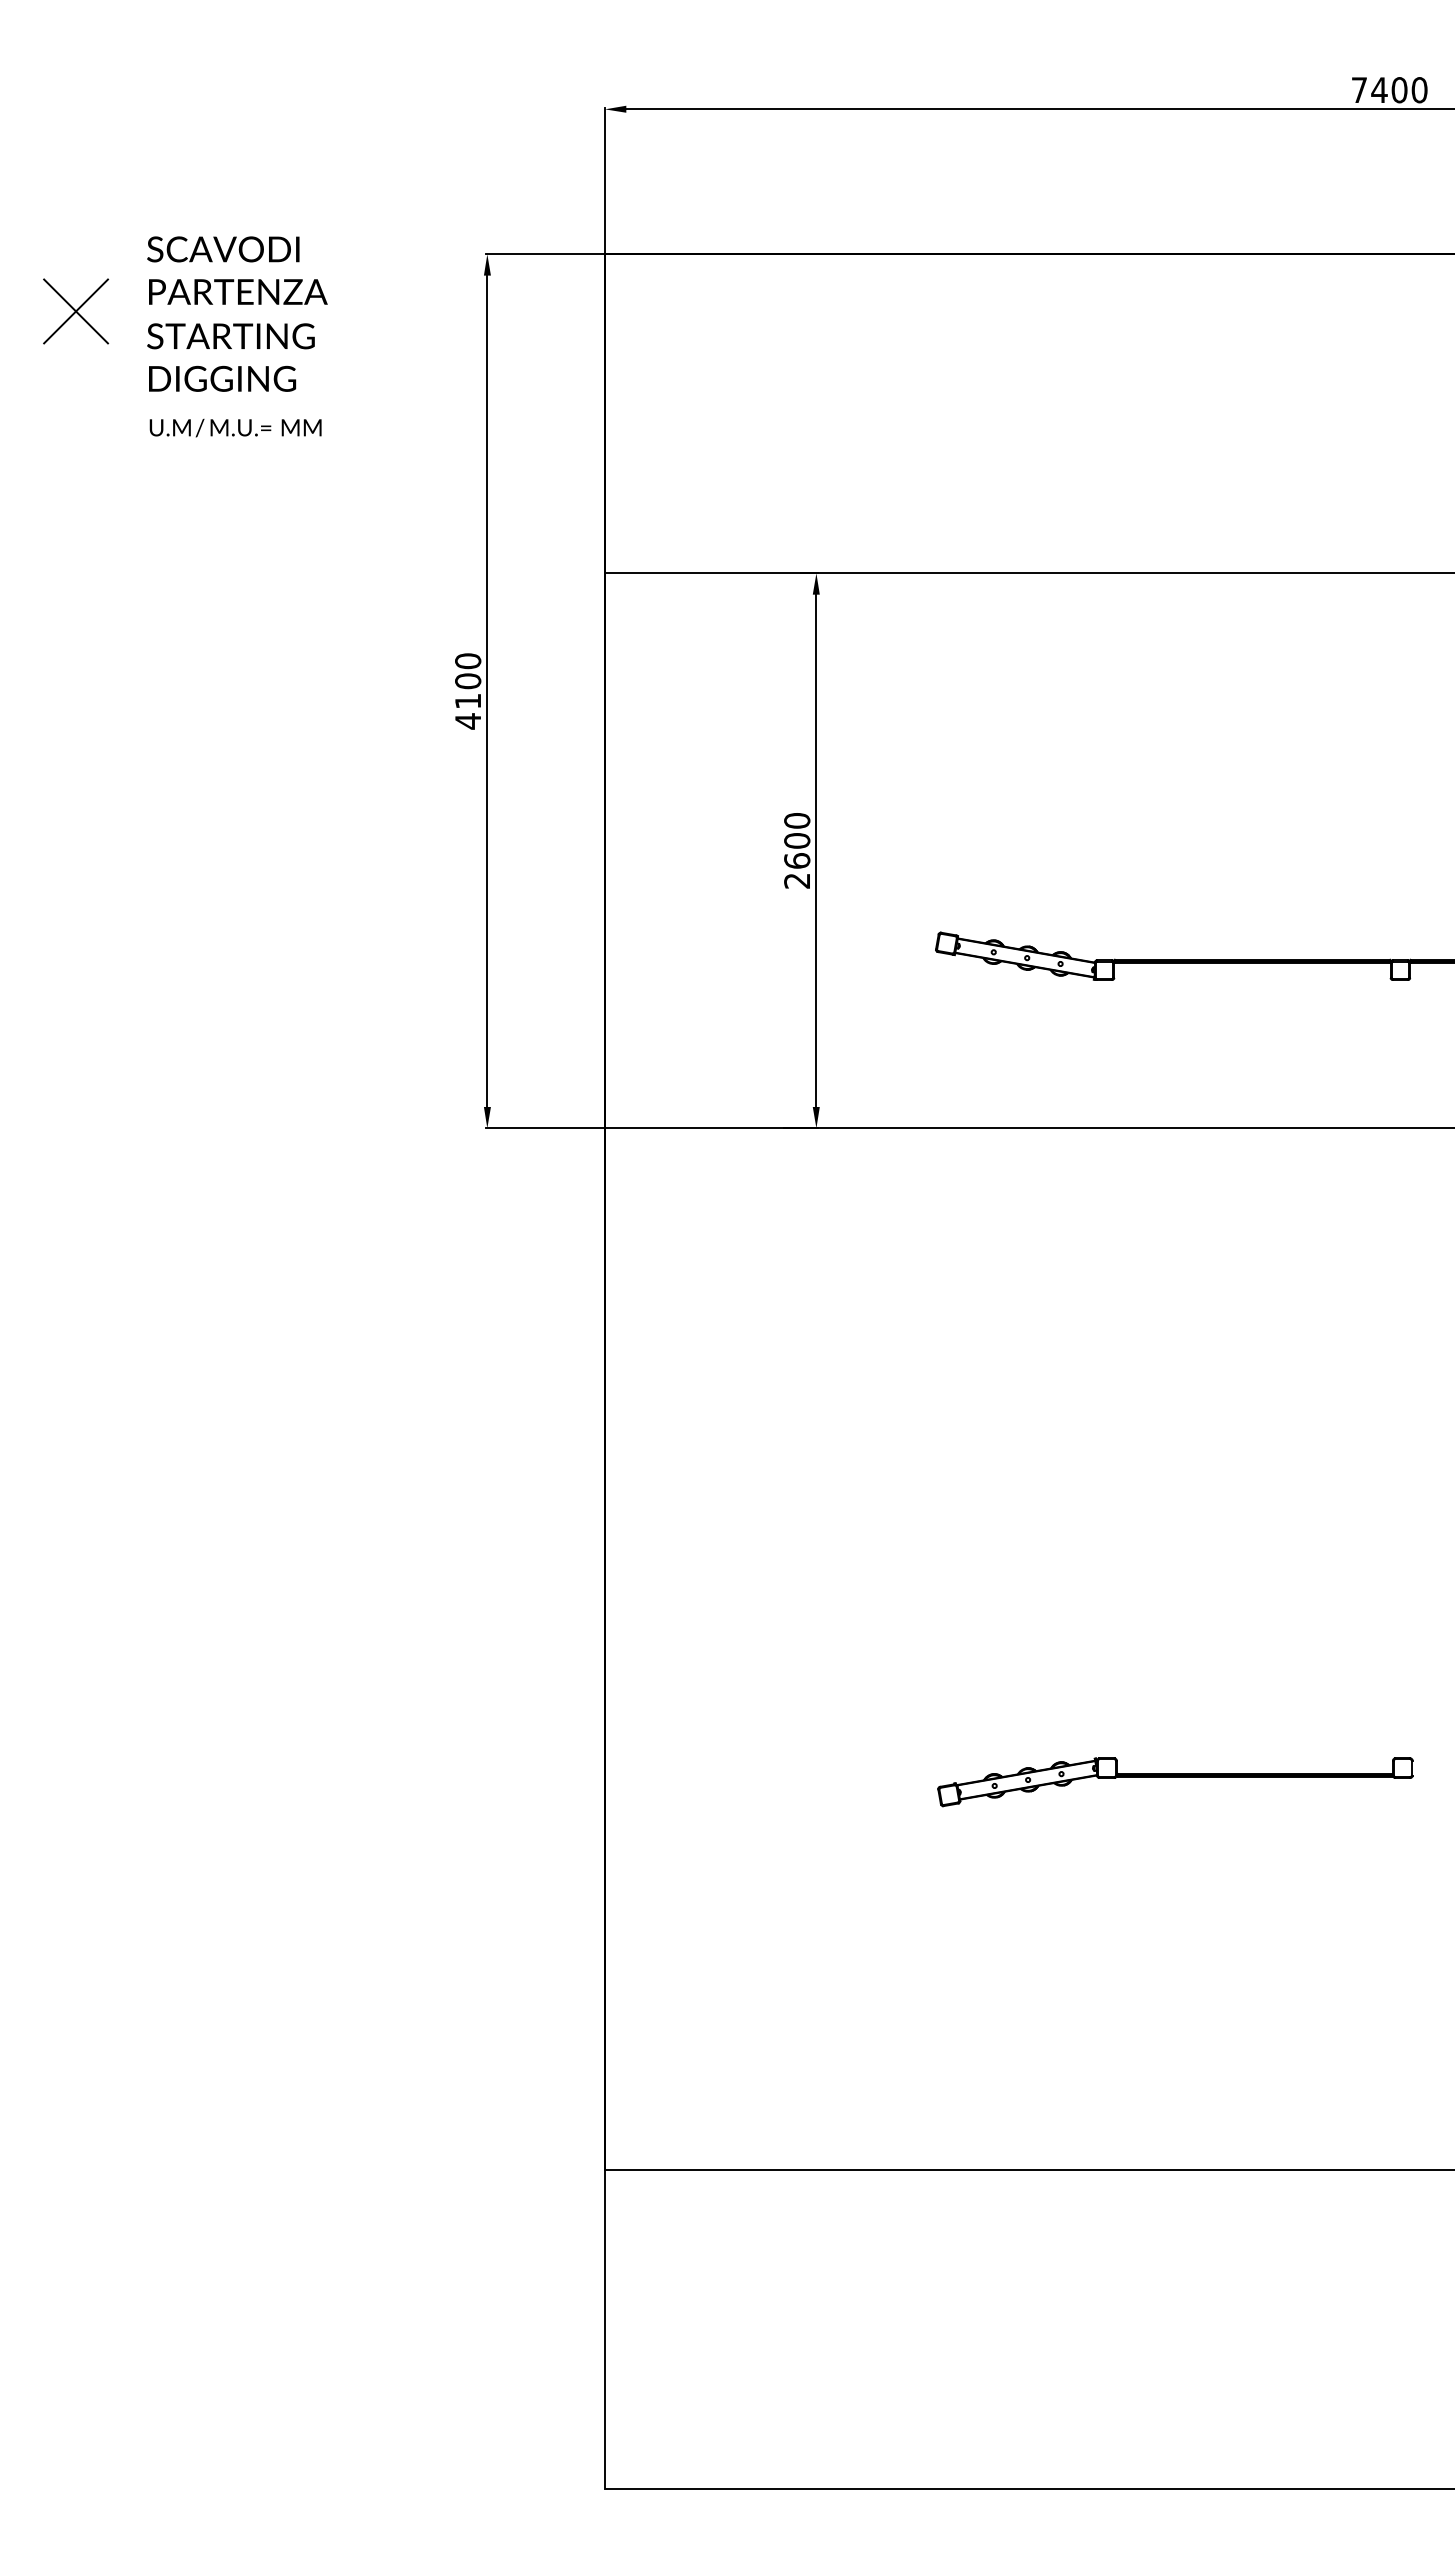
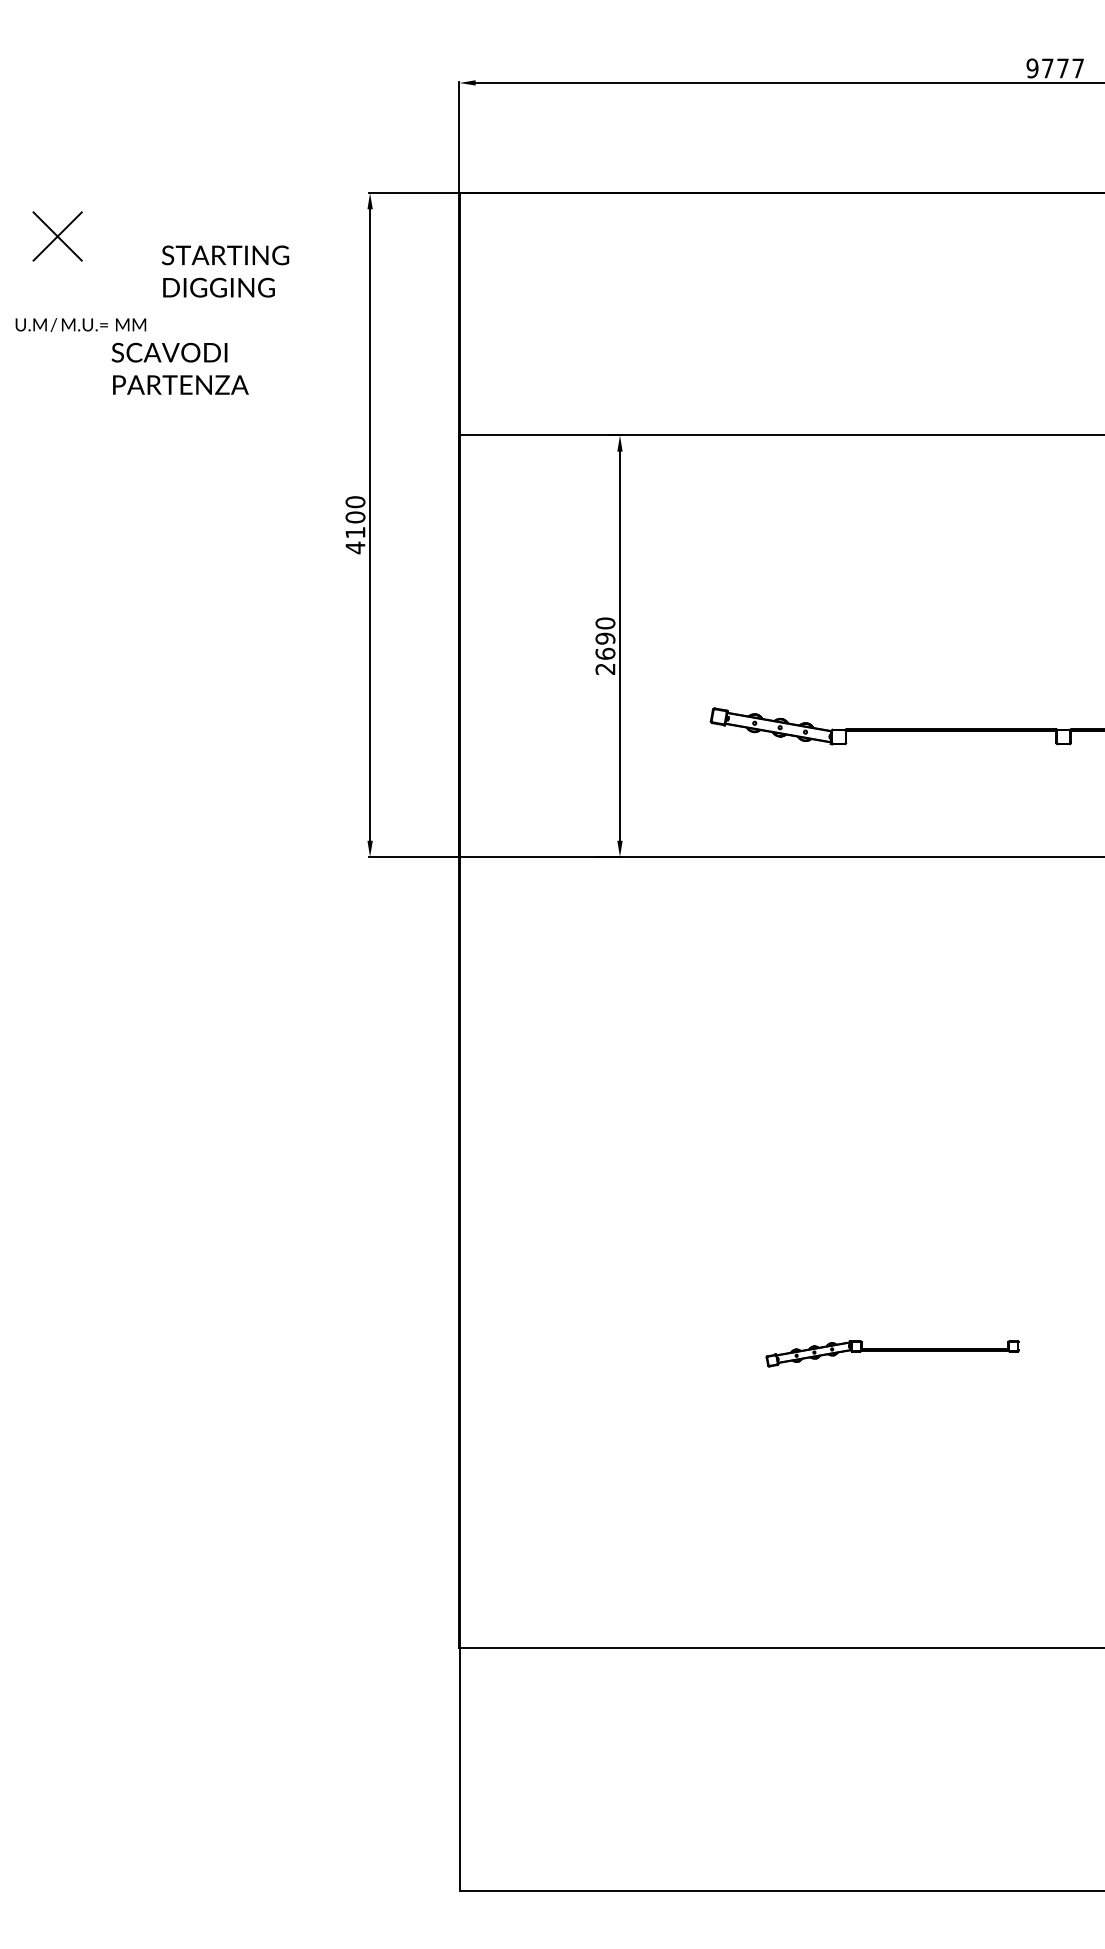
text: (1389, 90) -> (1055, 68), 7400 -> 9777
text: (237, 270) -> (180, 368), moved
text: (230, 357) -> (225, 271), moved
text: (235, 427) -> (80, 324), moved
text: (797, 840) -> (605, 638), 2600 -> 2690
part: (1175, 1782) -> (892, 1353), size x0.7

